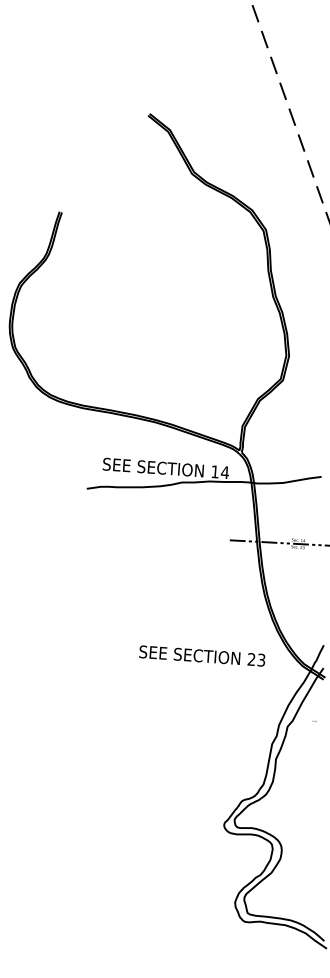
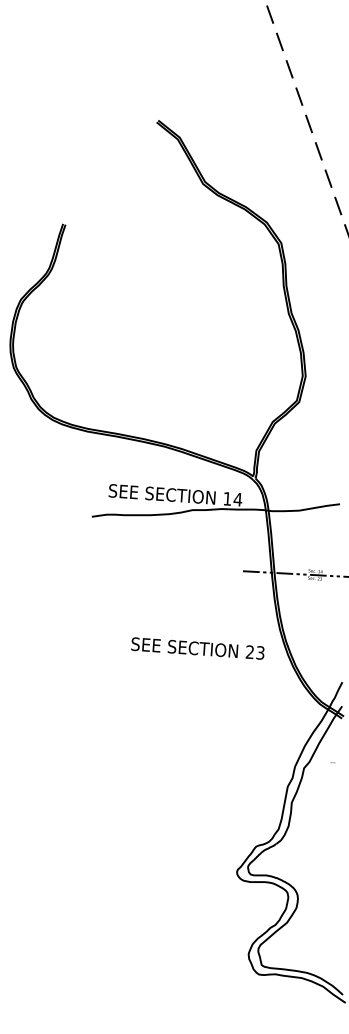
text: (201, 655) -> (197, 648), moved

